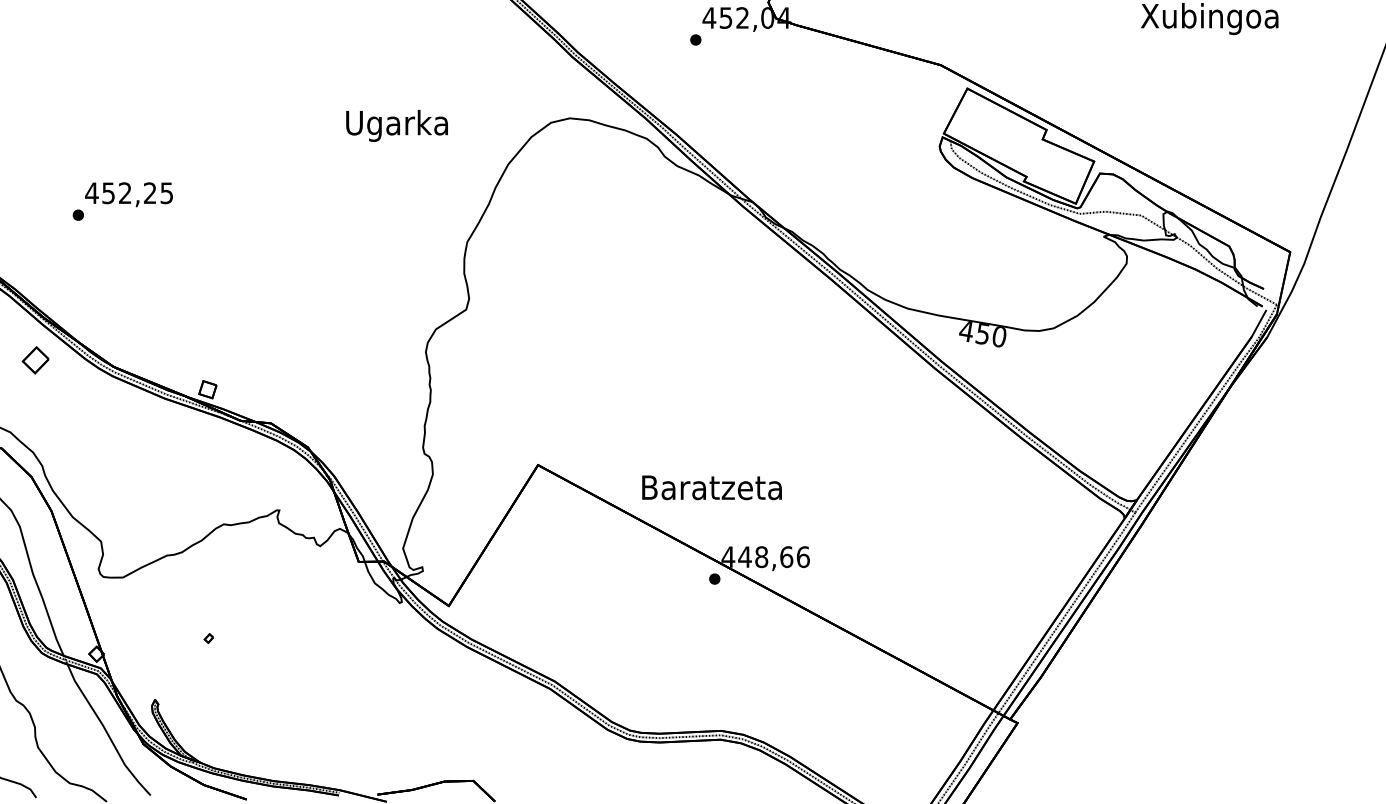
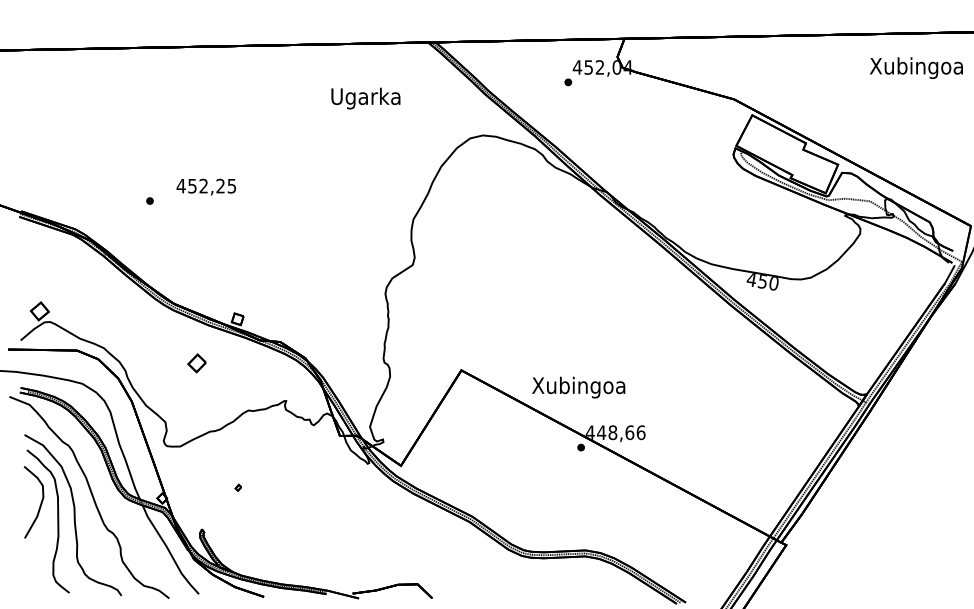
text: (396, 125) -> (365, 98), moved
text: (127, 193) -> (205, 186), moved
part: (34, 360) -> (196, 363), moved
text: (712, 490) -> (579, 387), Baratzeta -> Xubingoa

